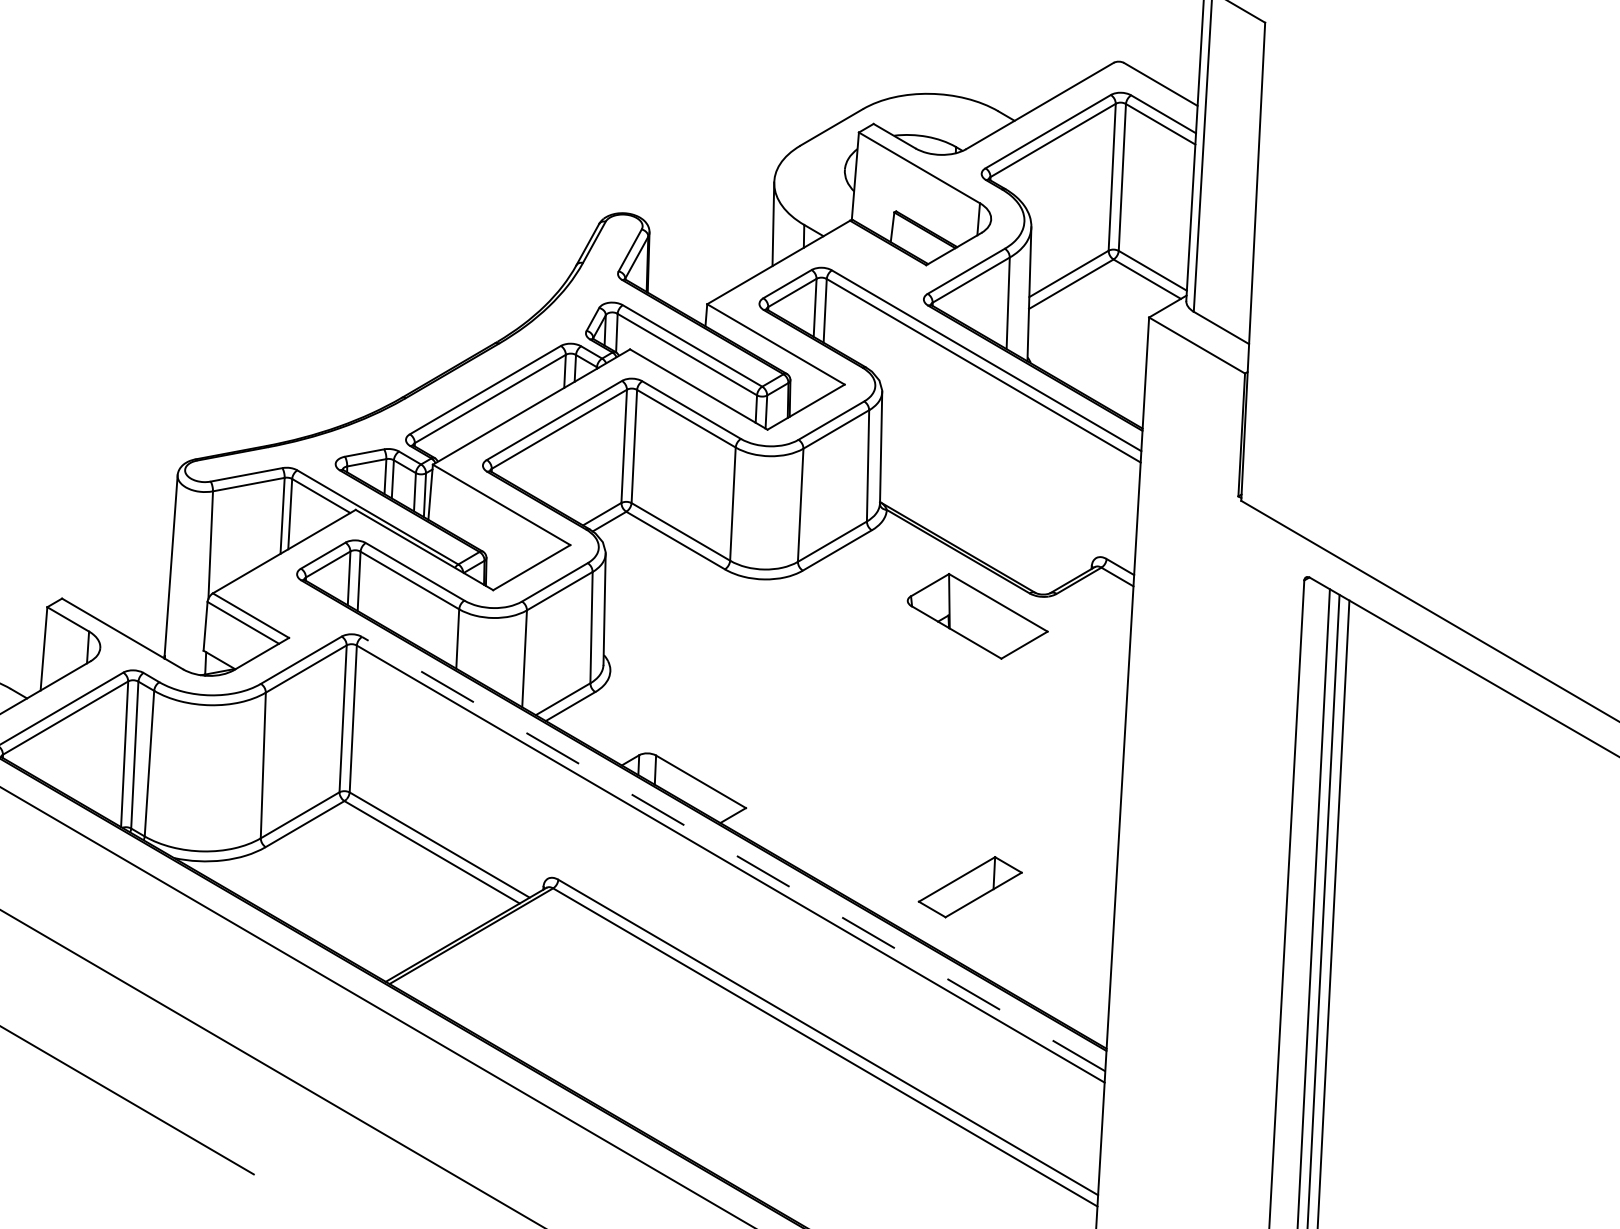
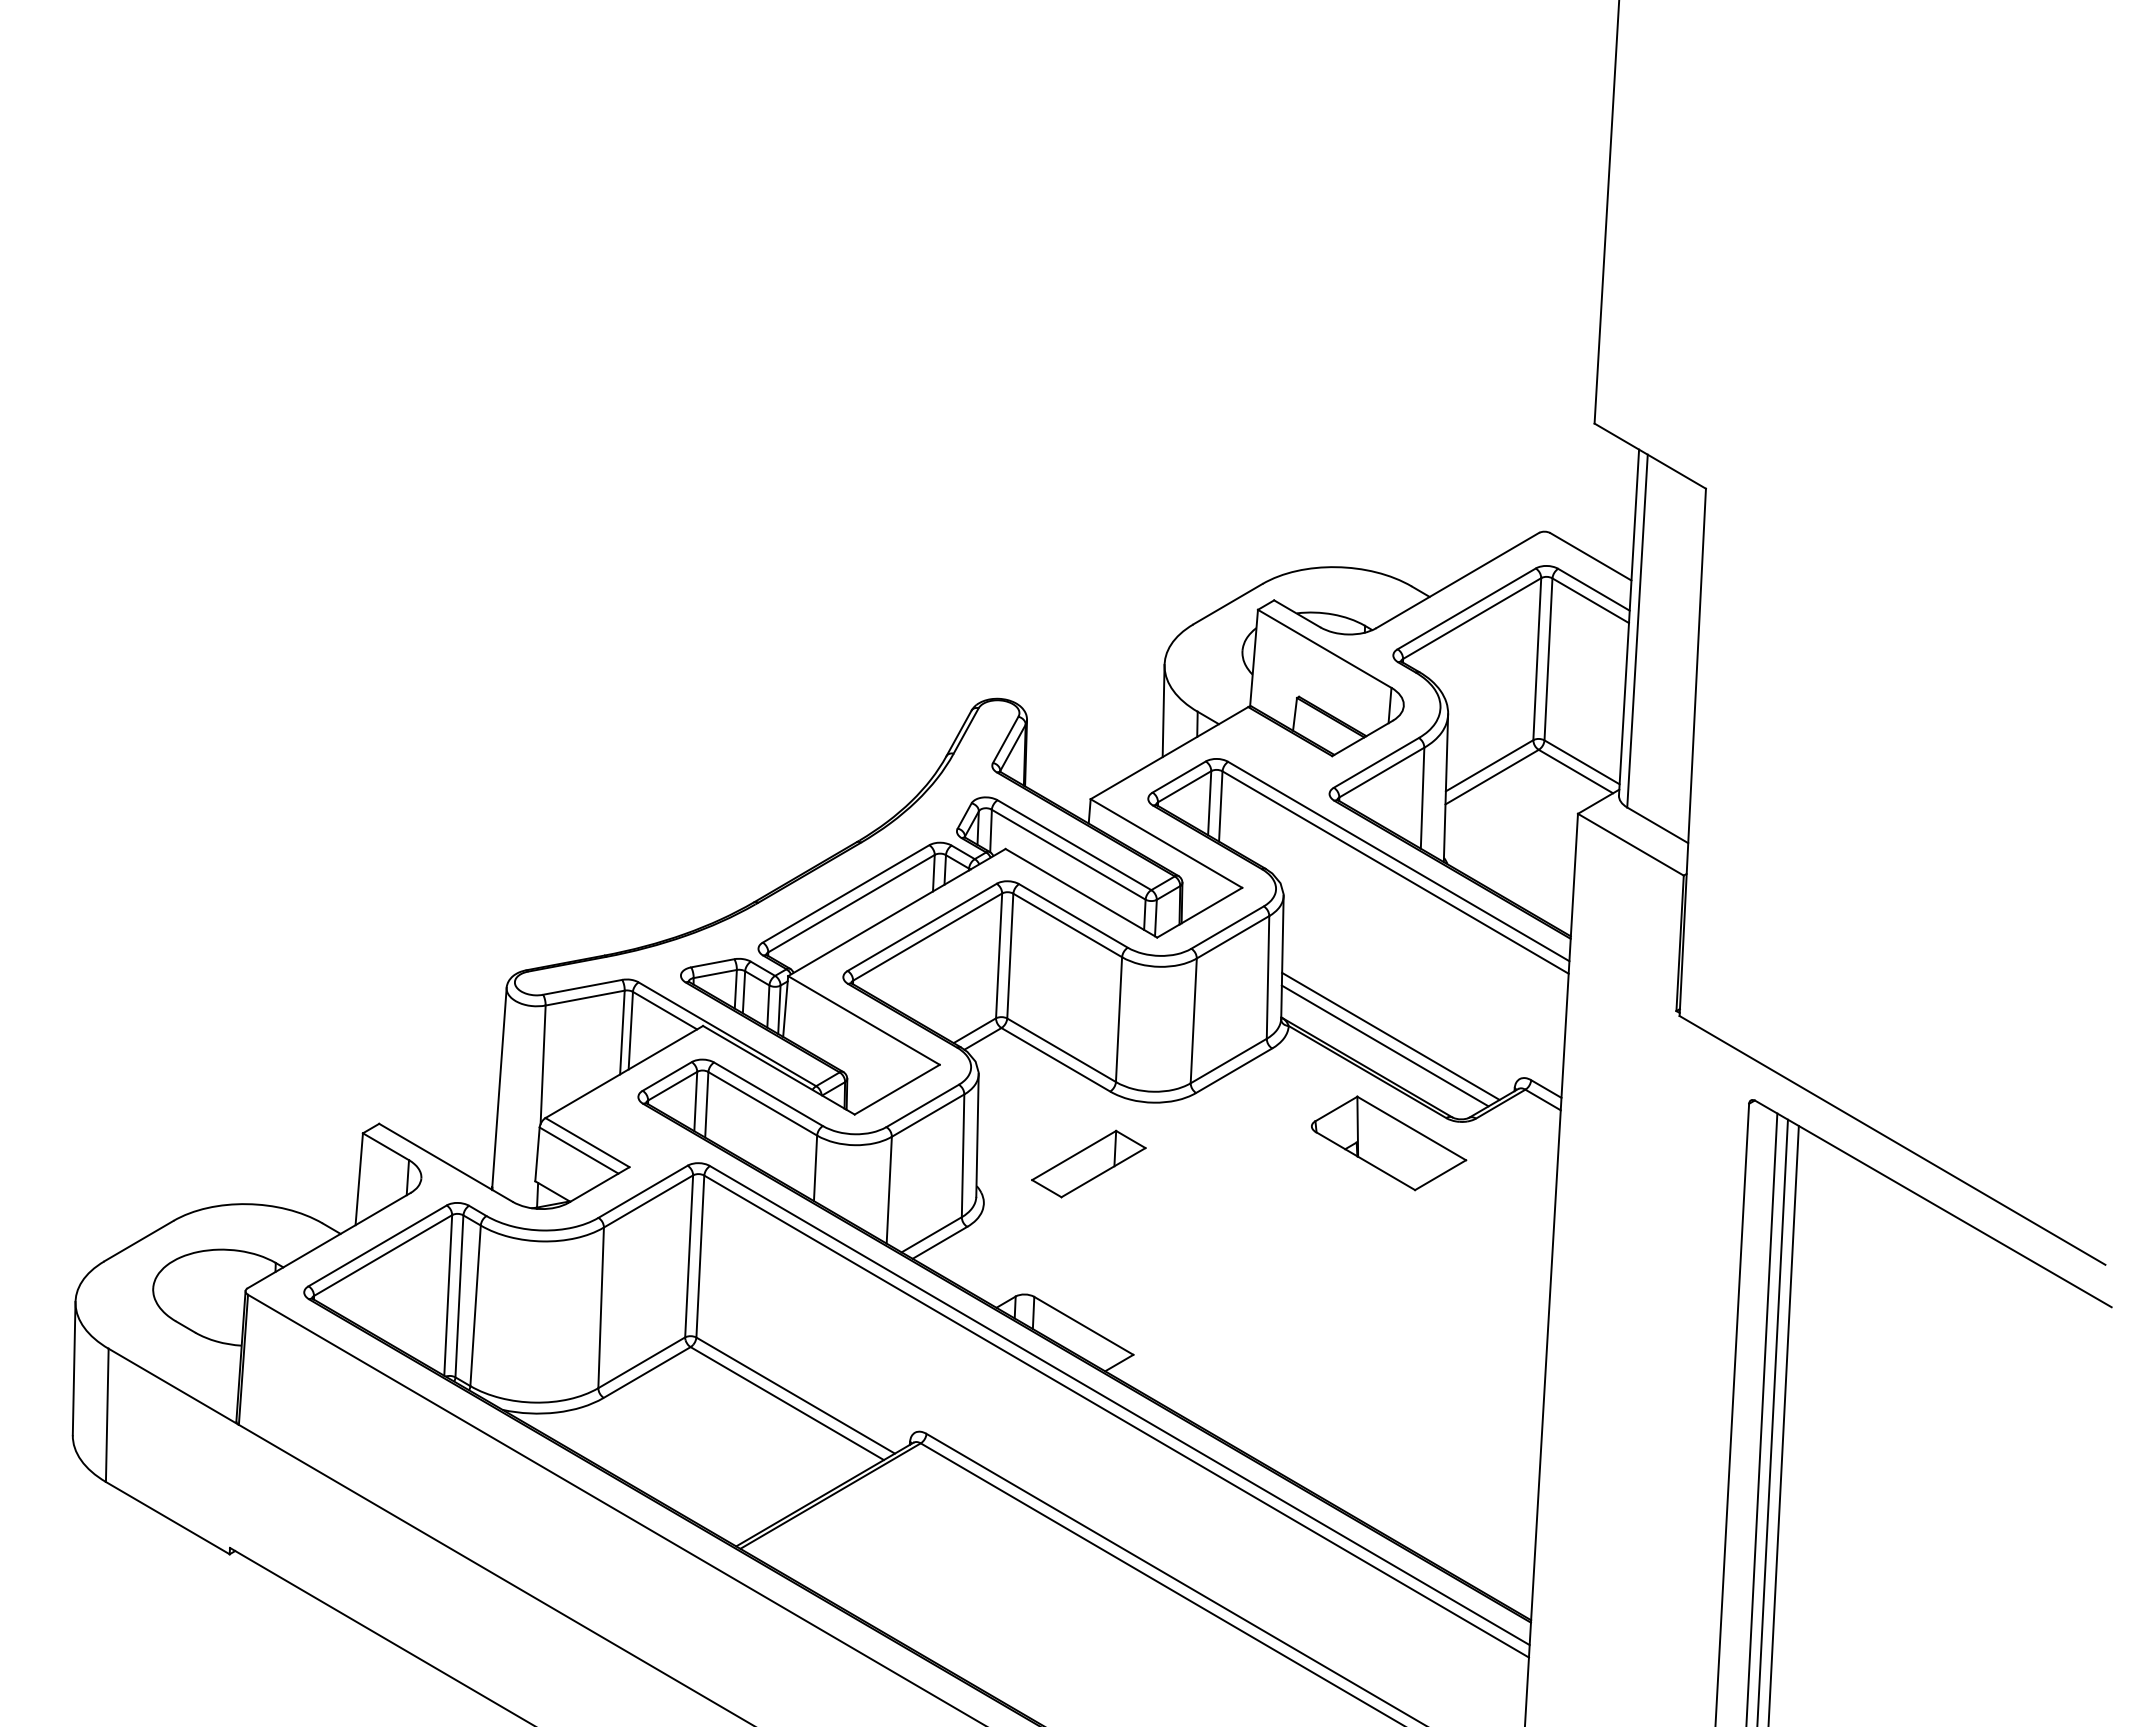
line: (979, 518) -> (1390, 1035), added
line: (973, 527) -> (1384, 1045), added
line: (733, 854) -> (1119, 1405), dashed -> solid
part: (970, 886) -> (1088, 1163), moved

